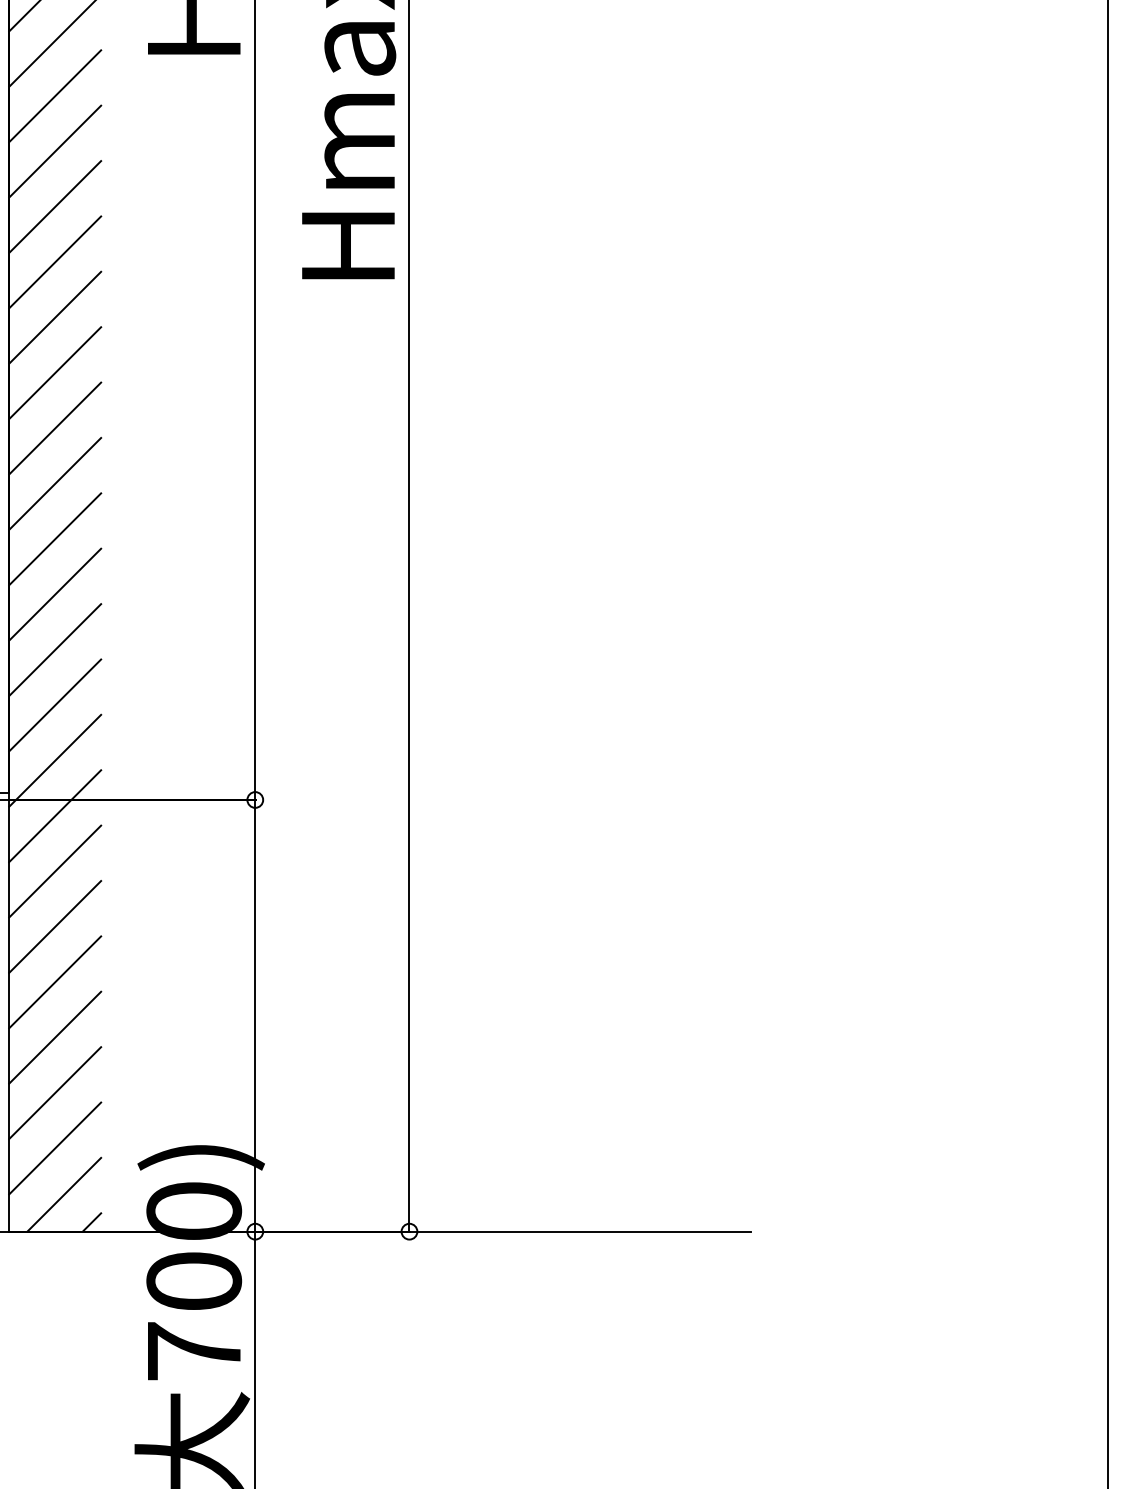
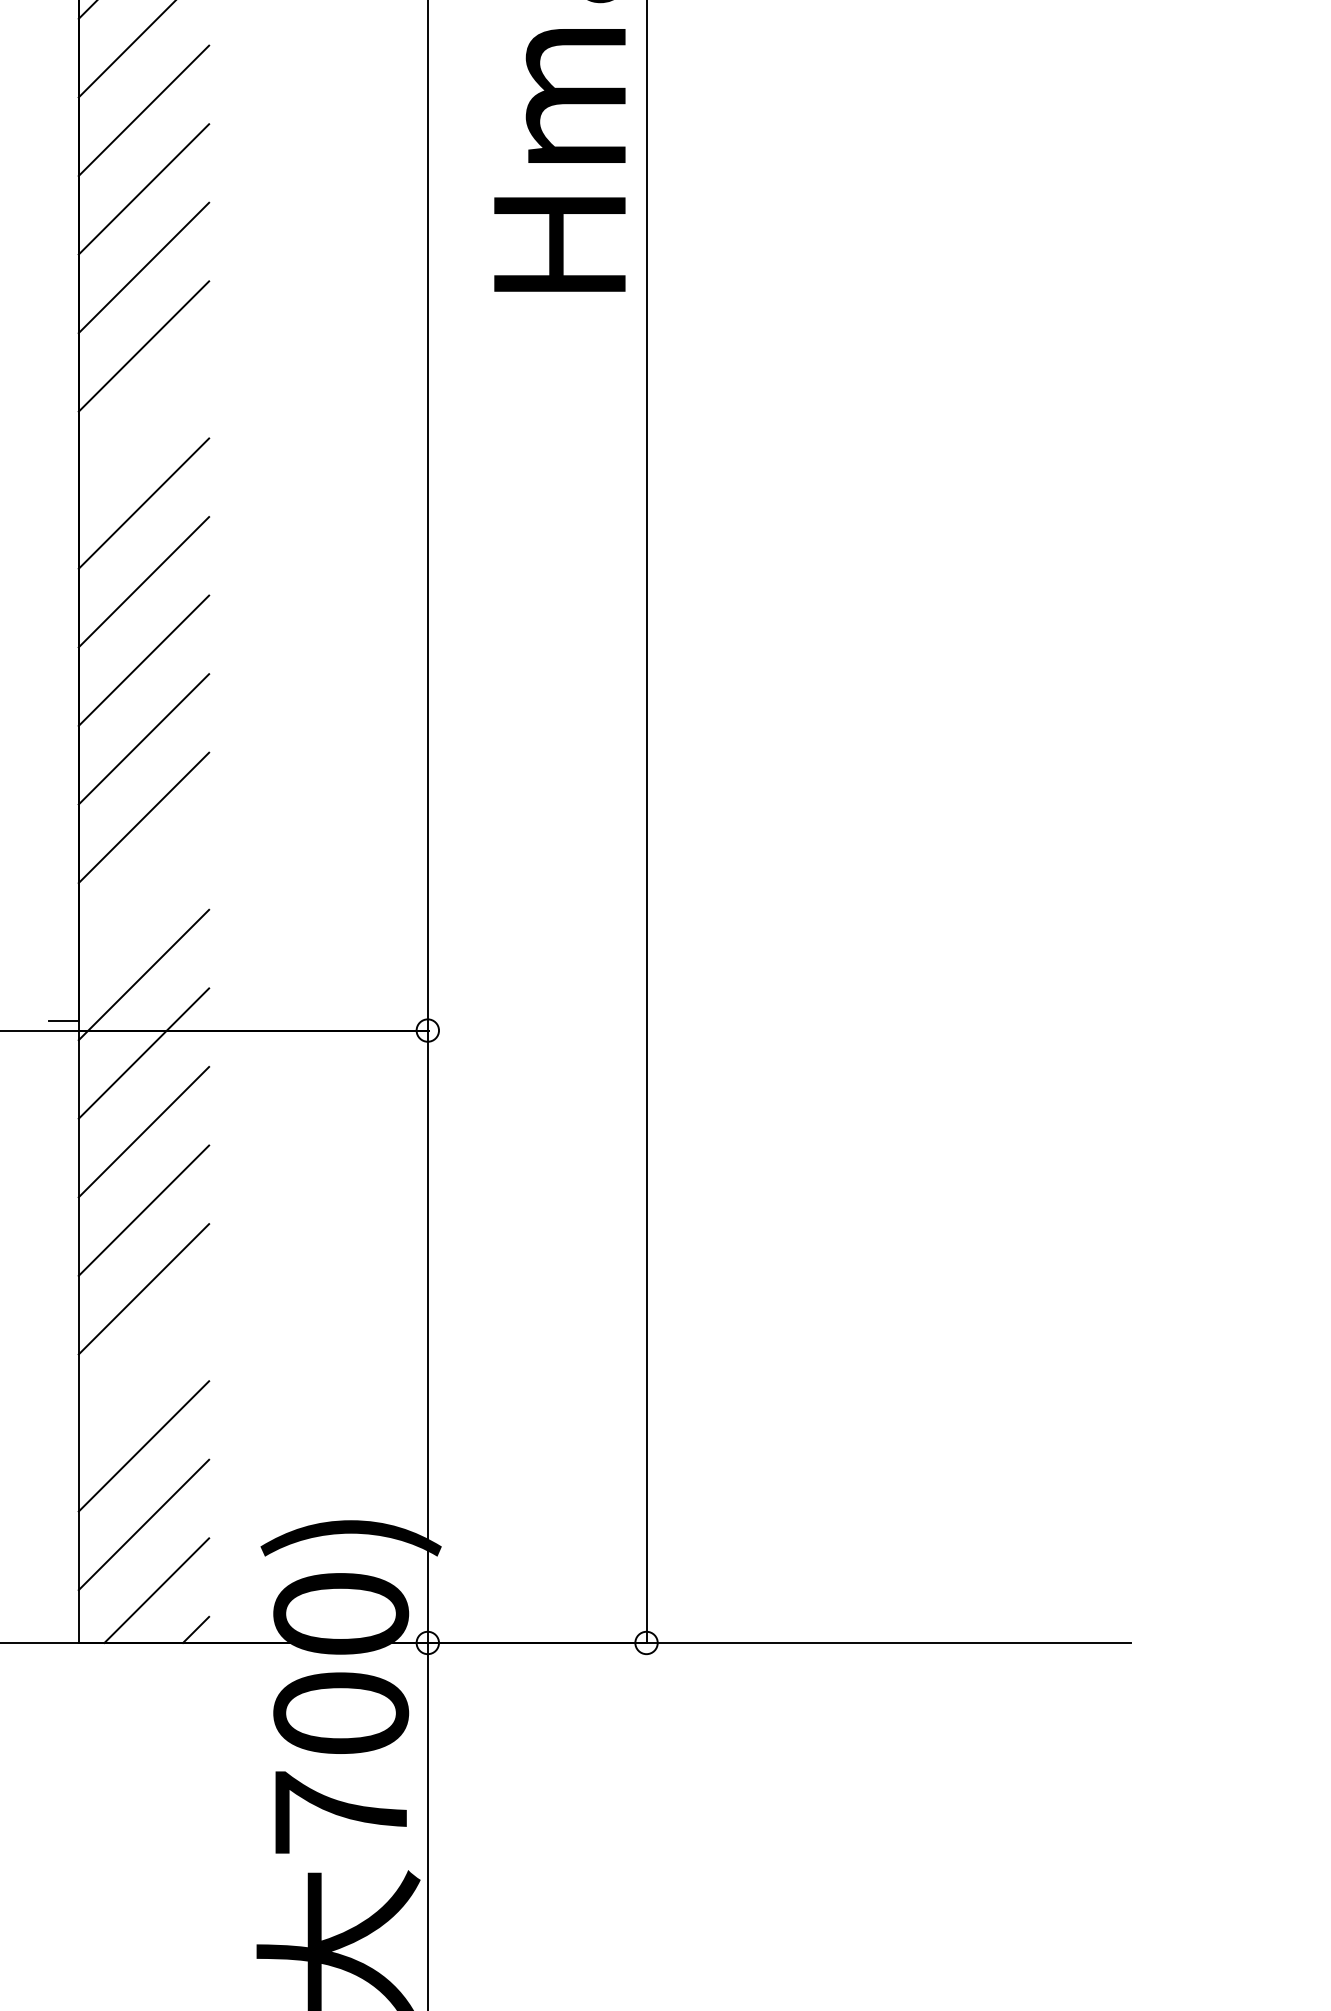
line: (55, 373) -> (144, 425), removed
line: (55, 705) -> (144, 896), removed
line: (55, 1037) -> (144, 1367), removed

